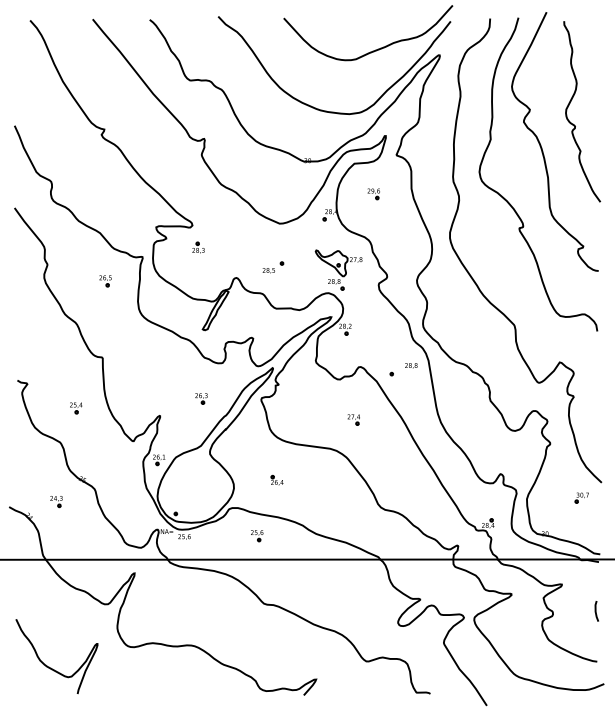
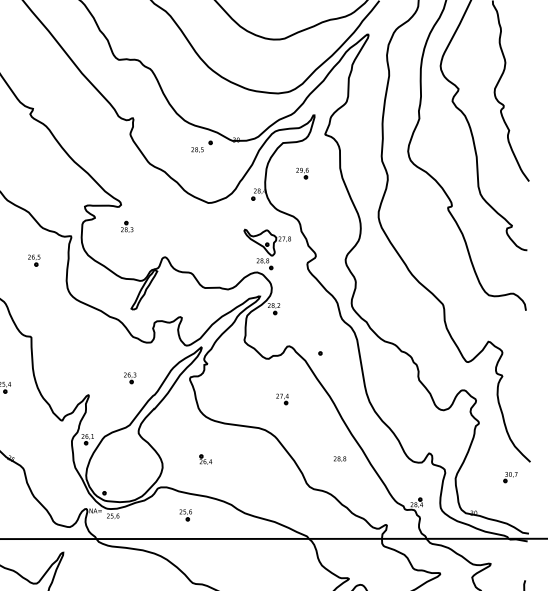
part: (273, 267) -> (202, 146), moved
text: (411, 365) -> (340, 458), moved

